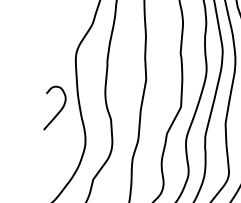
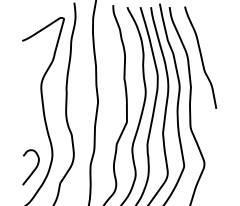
curve: (58, 111) -> (33, 169), moved

